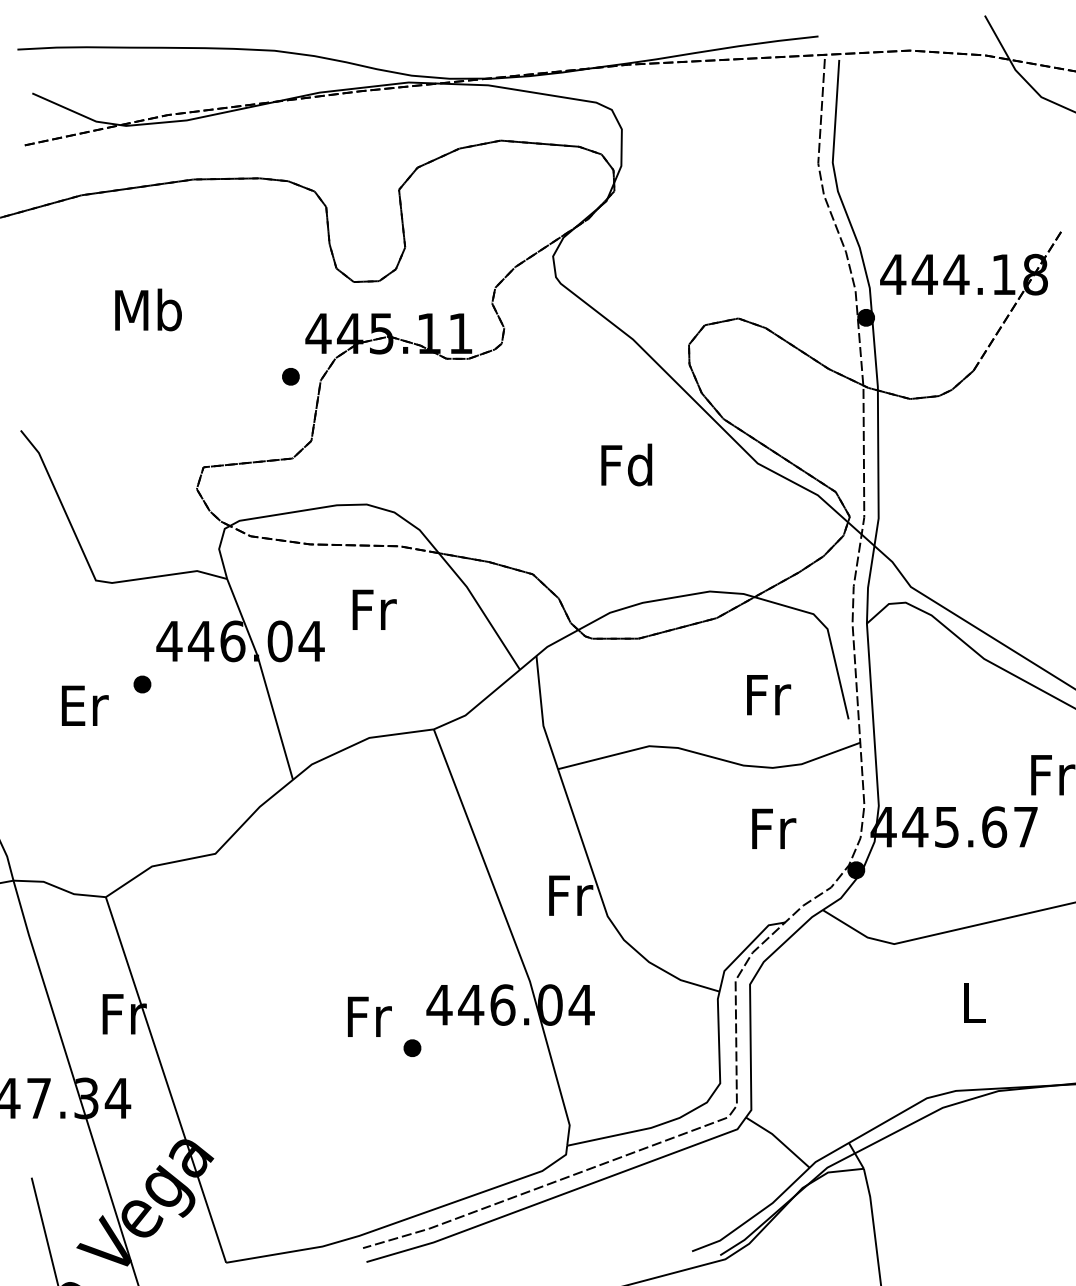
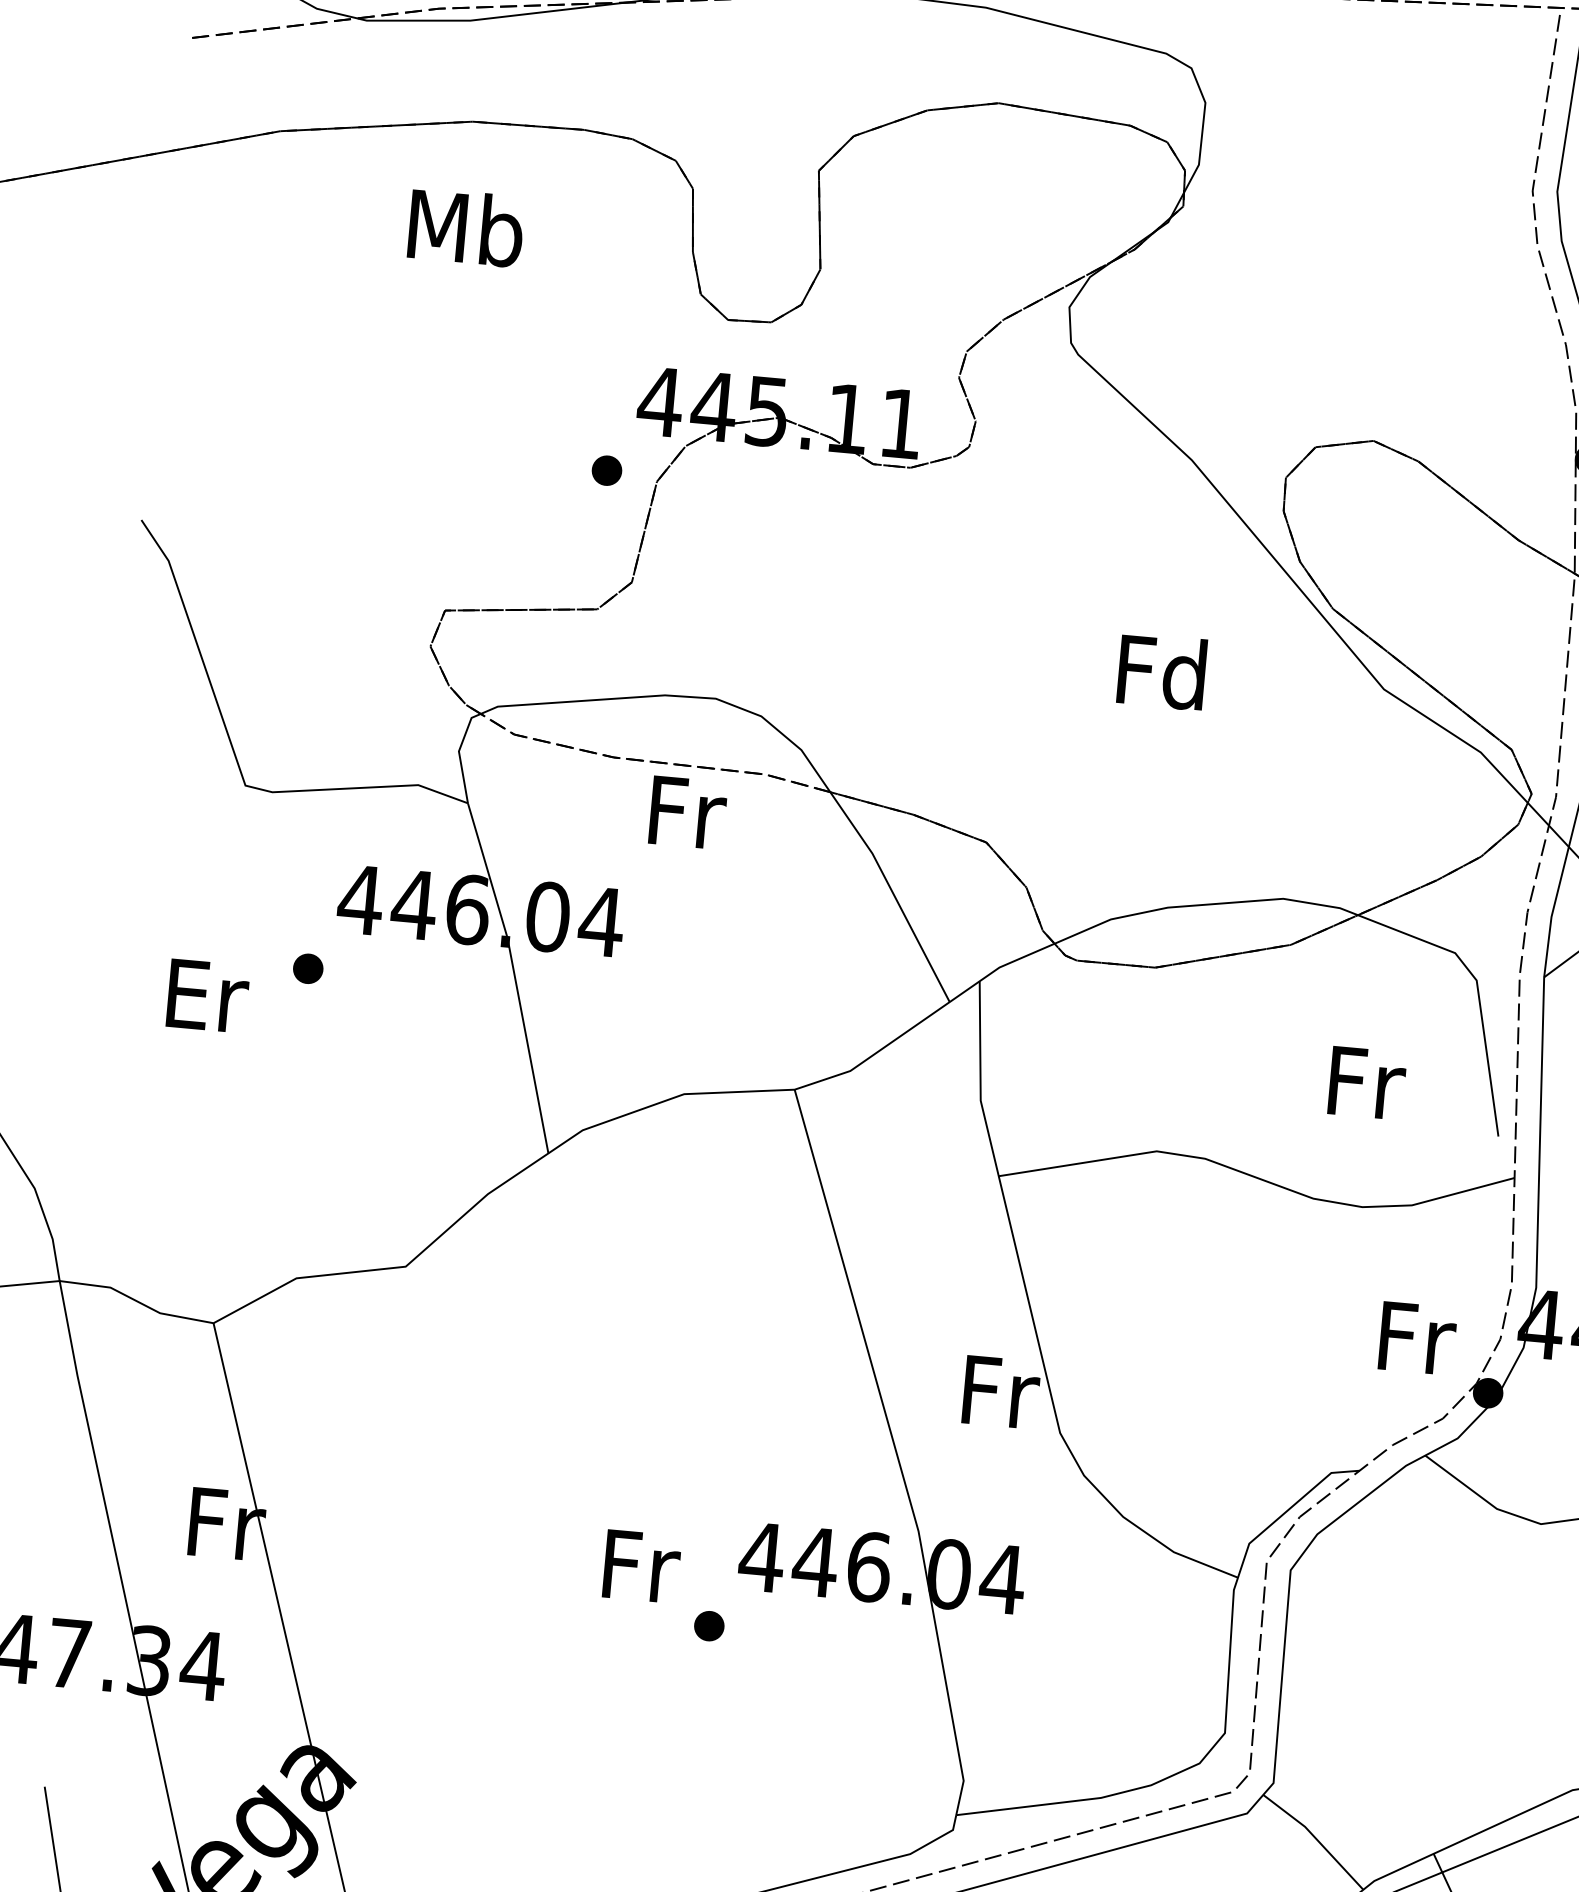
text: (148, 309) -> (466, 226), moved
text: (374, 609) -> (687, 812), moved
text: (774, 828) -> (1418, 1337), moved

